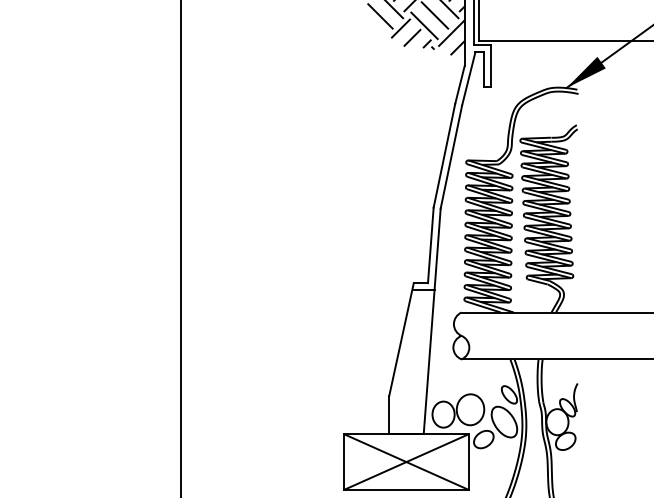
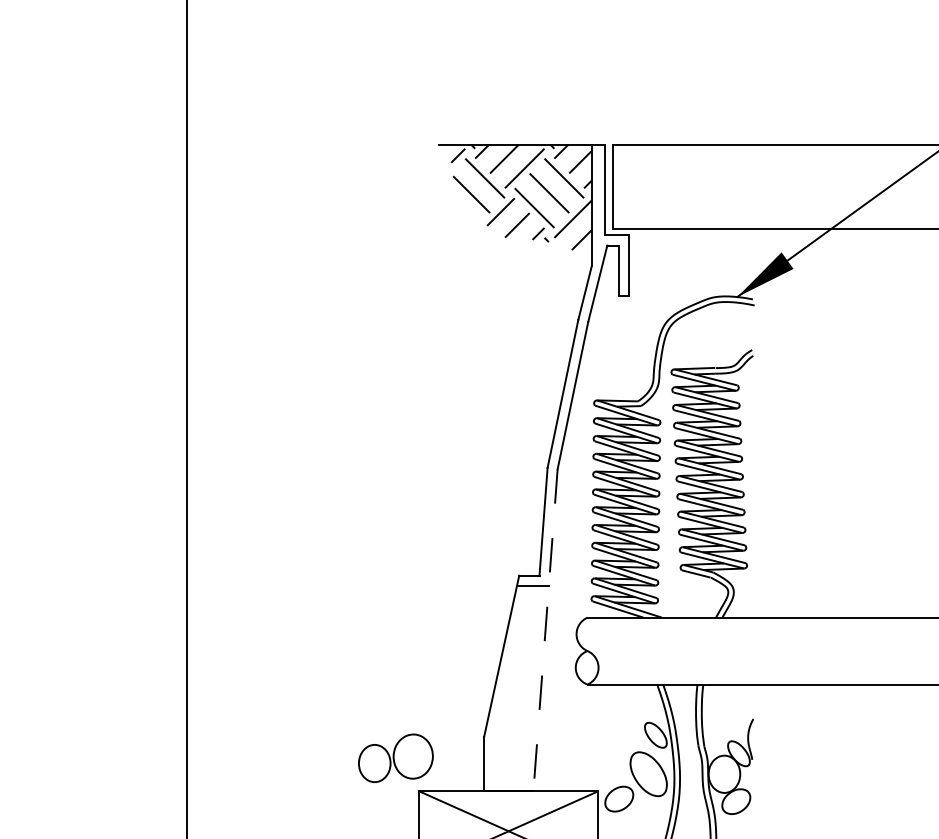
line: (432, 321) -> (545, 630), solid -> dashed
part: (458, 410) -> (395, 757), moved

